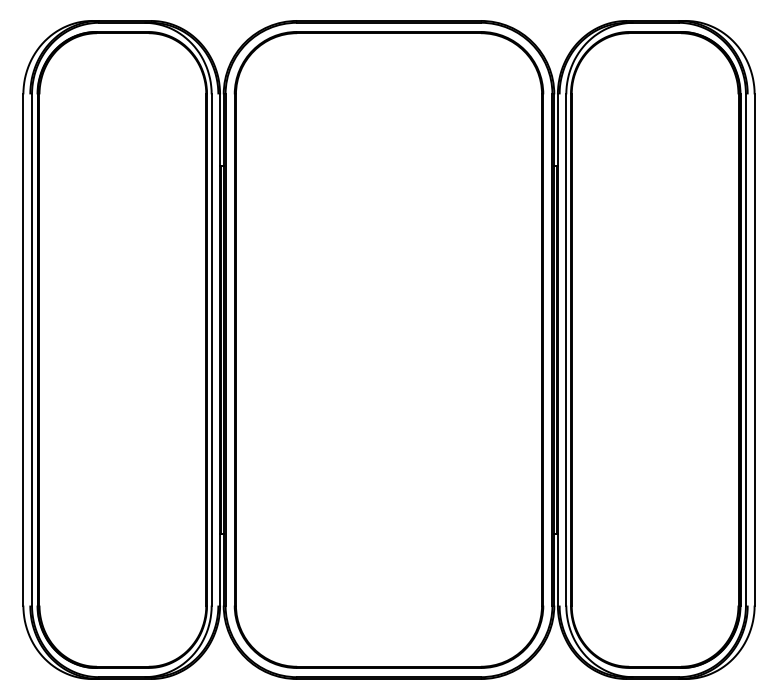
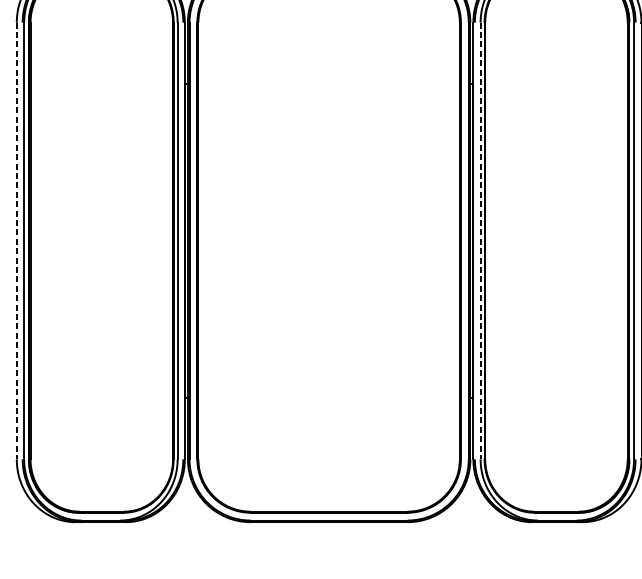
line: (23, 349) -> (16, 240), solid -> dashed
line: (566, 349) -> (480, 240), solid -> dashed

